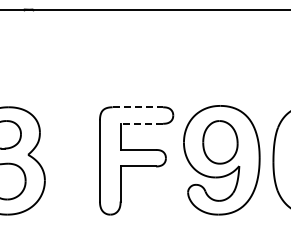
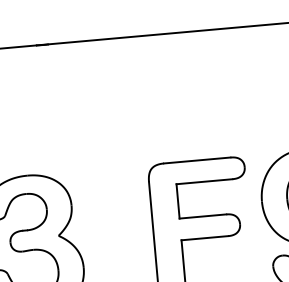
line: (138, 107) -> (198, 160), dashed -> solid
line: (141, 123) -> (203, 181), dashed -> solid

